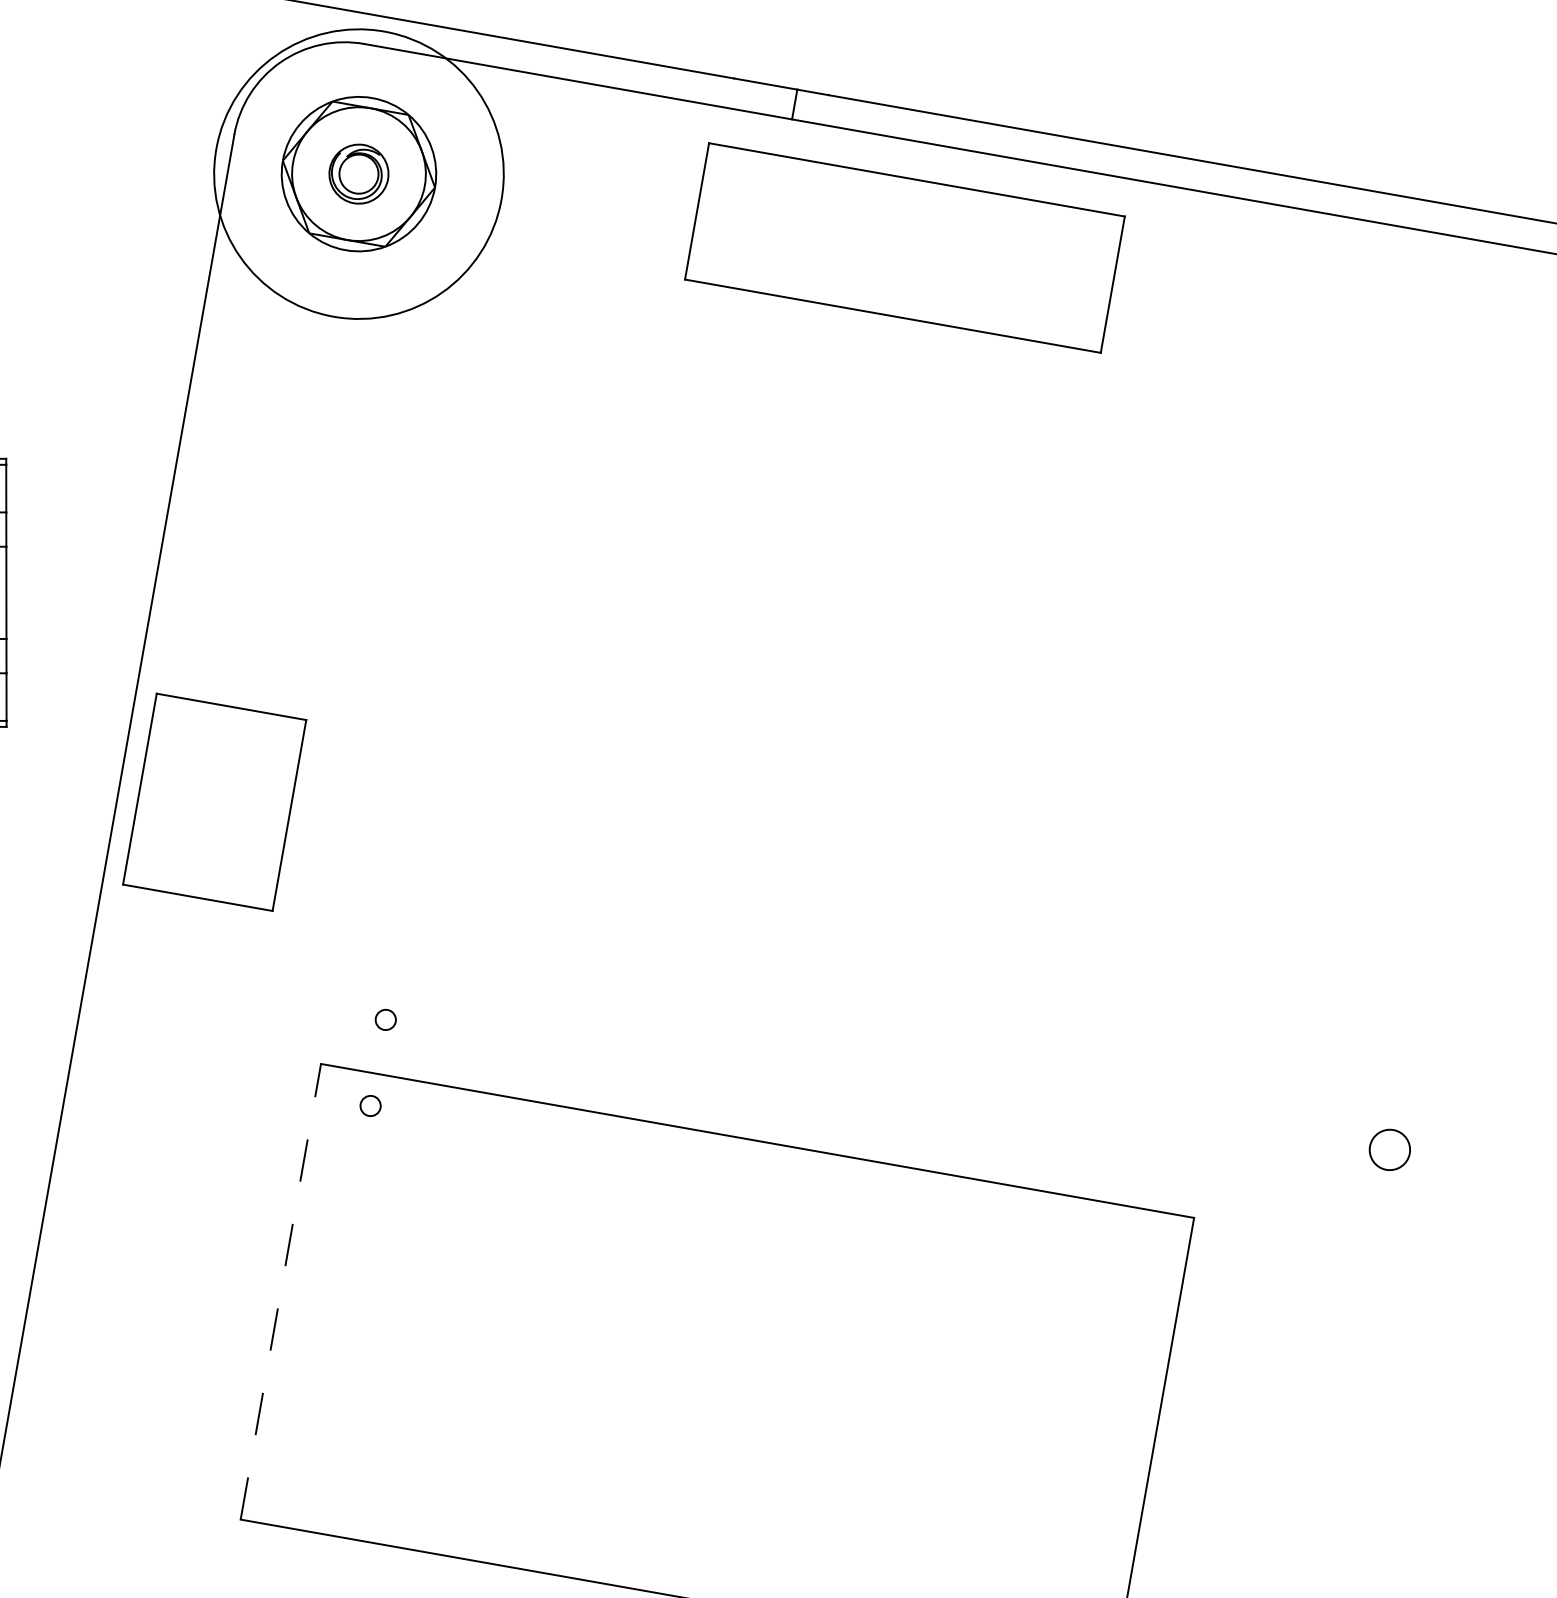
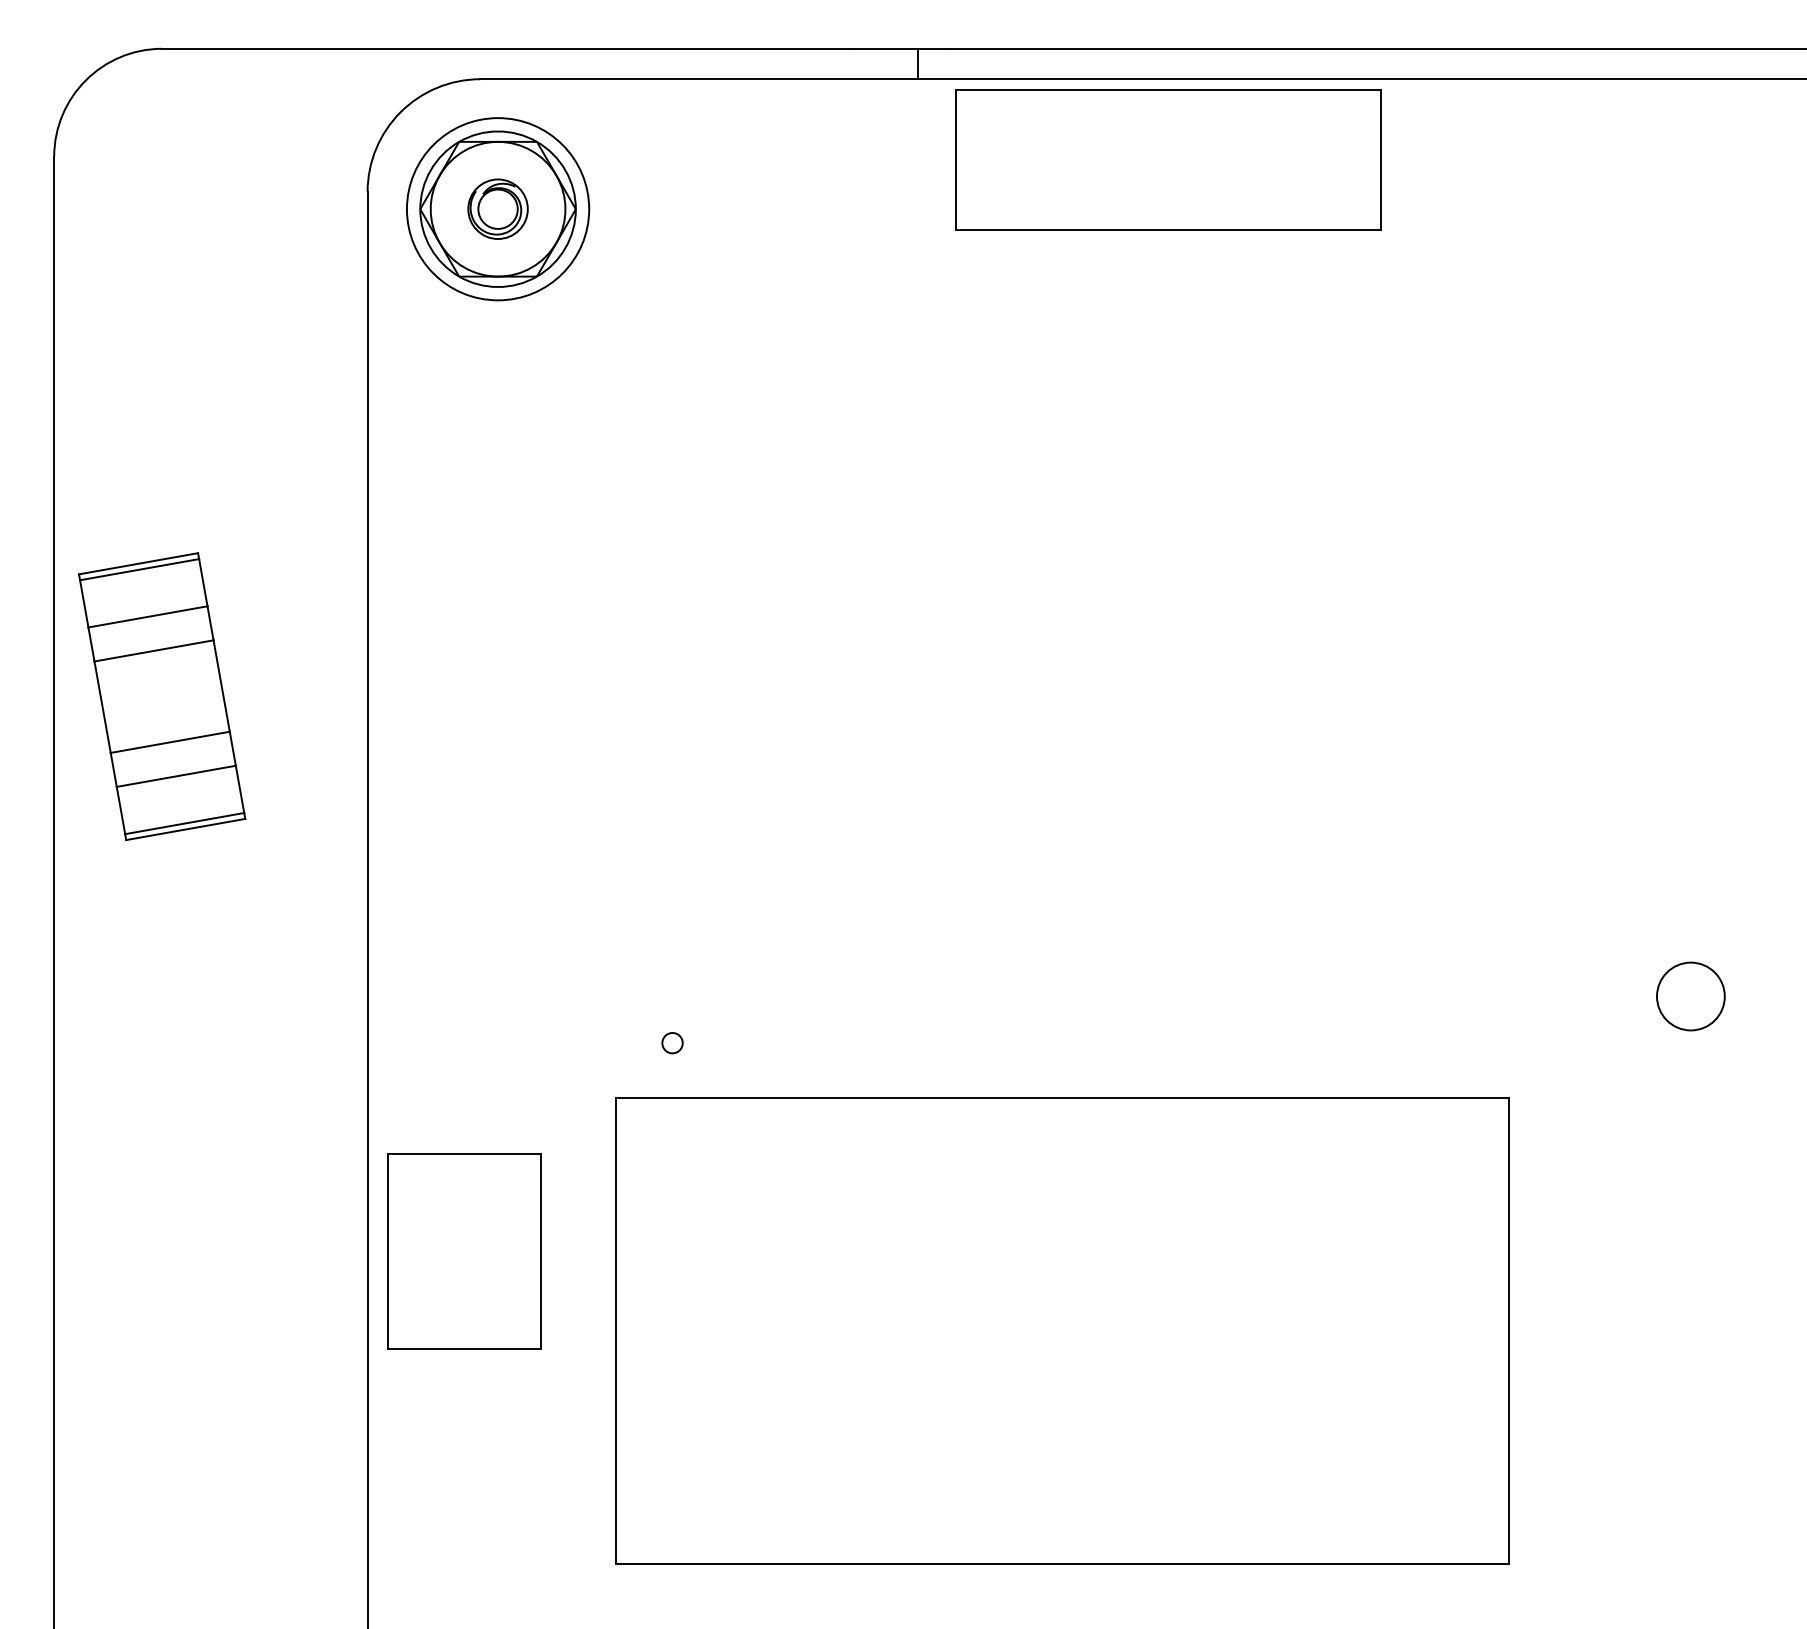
circle: (358, 174) -> (497, 209), size x0.62
part: (905, 247) -> (1168, 159), moved
part: (214, 802) -> (464, 1251), moved
circle: (370, 1106) -> (672, 1131), removed
circle: (1389, 1149) -> (1690, 996), size x1.67
line: (281, 1292) -> (616, 1331), dashed -> solid

